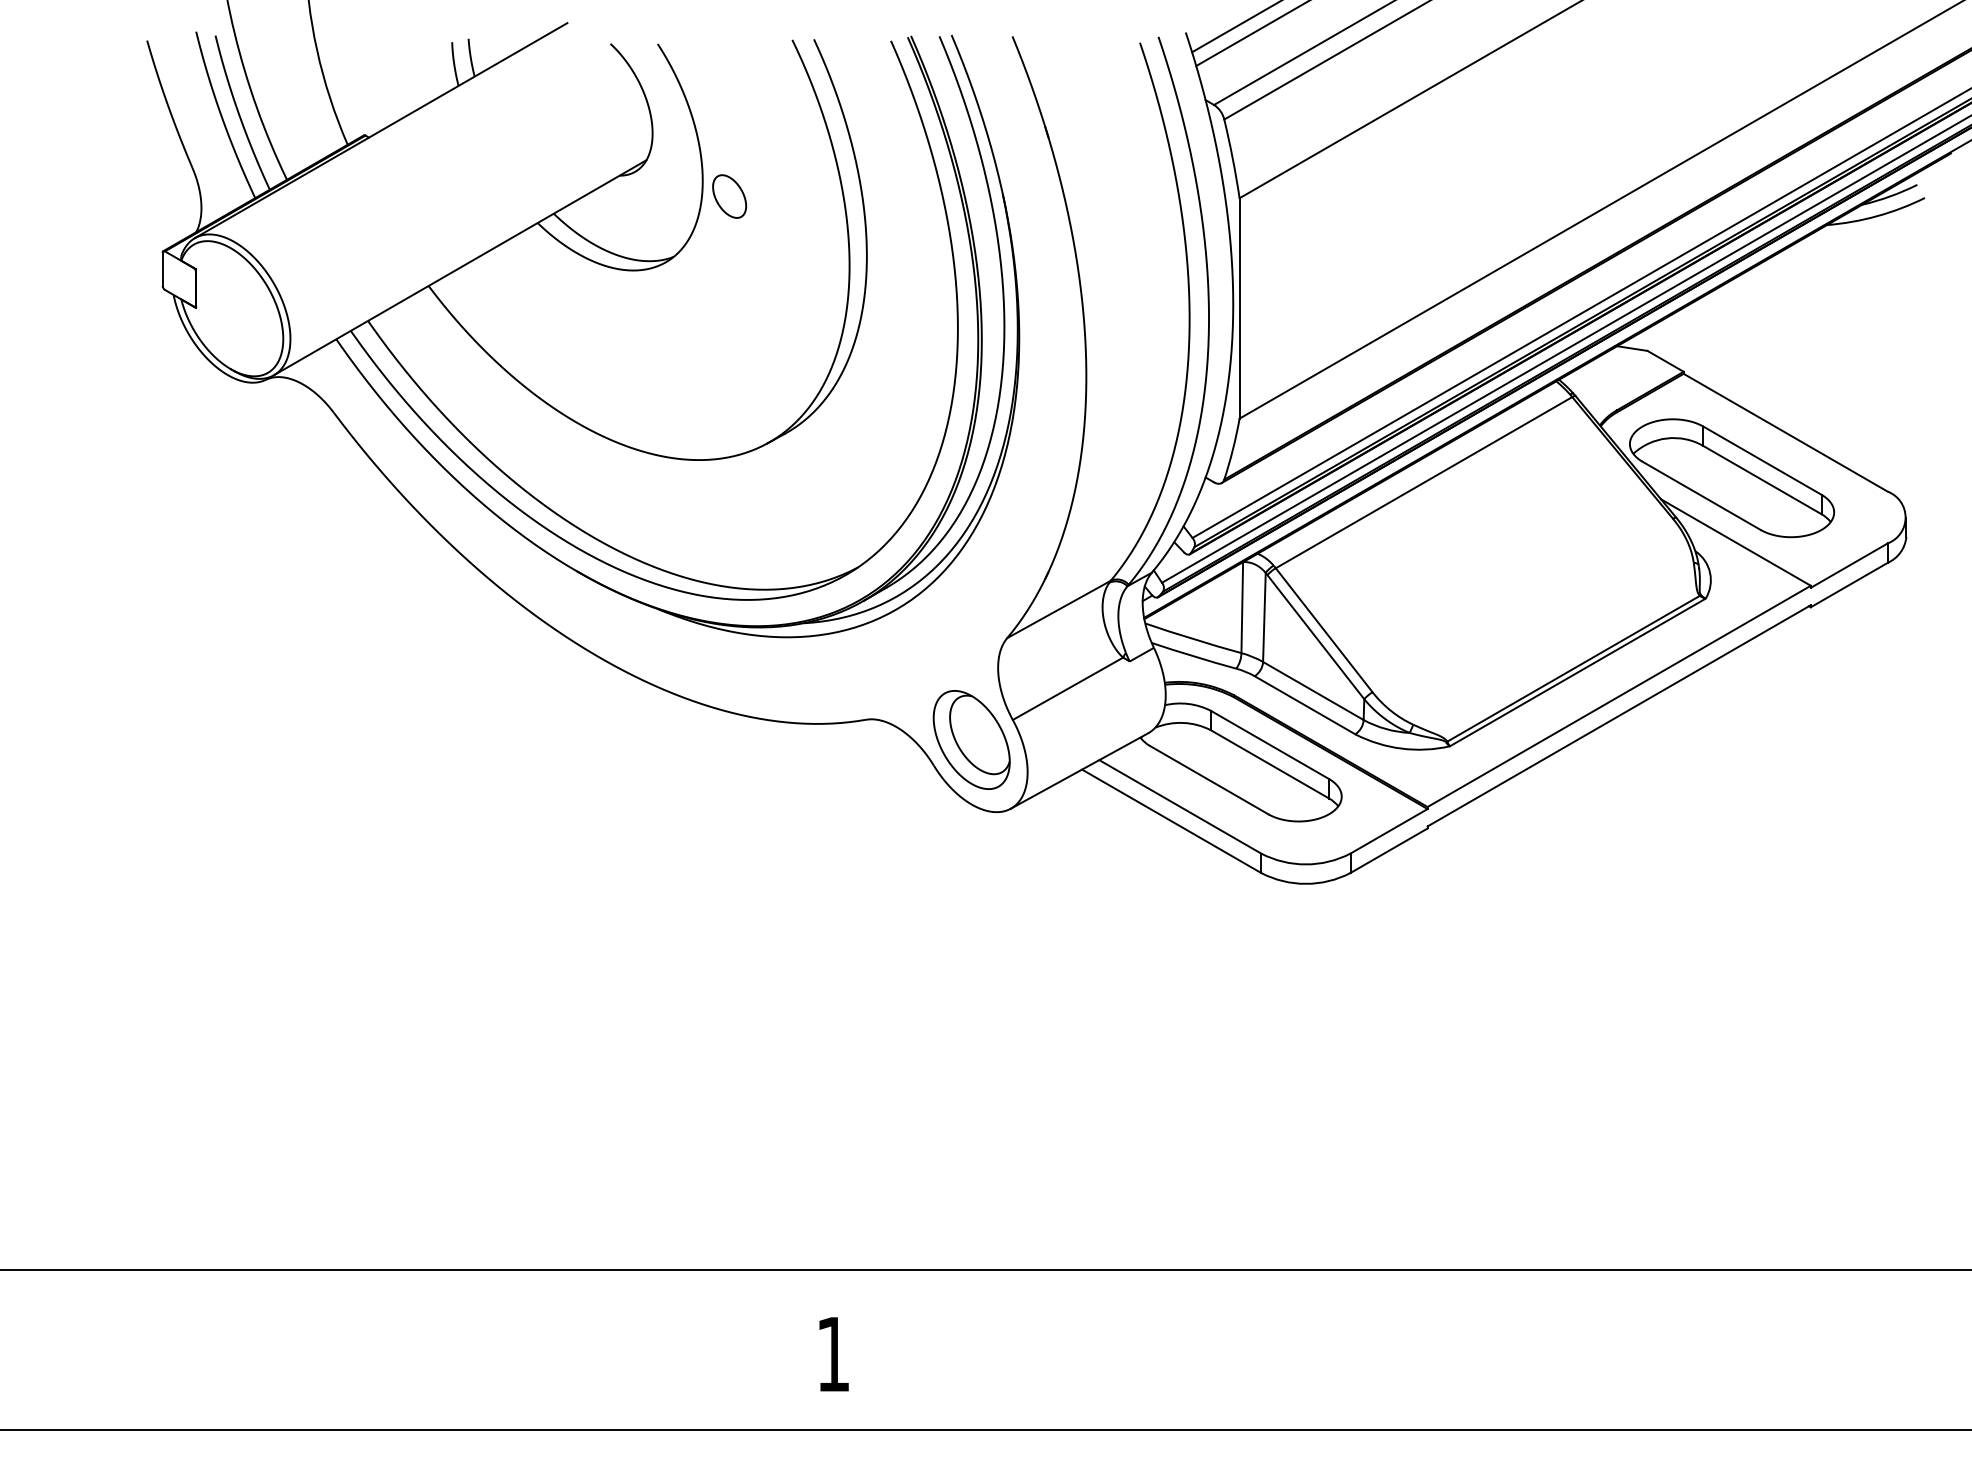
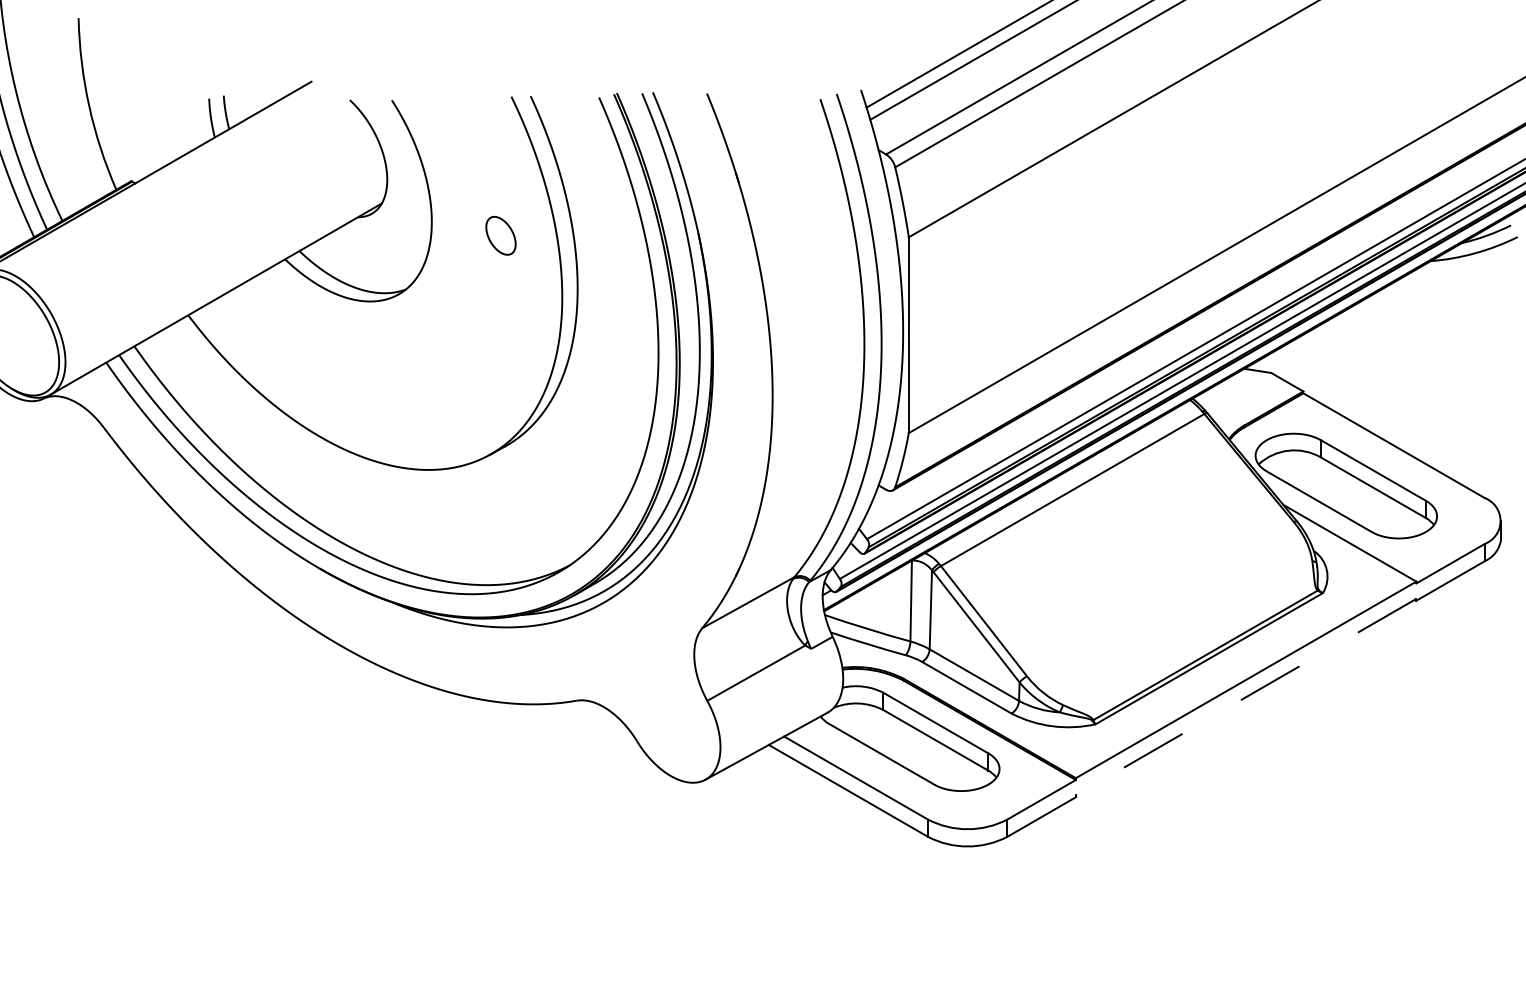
part: (729, 196) -> (500, 235), moved
line: (1618, 716) -> (1245, 697), solid -> dashed
part: (971, 739) -> (670, 718), removed

